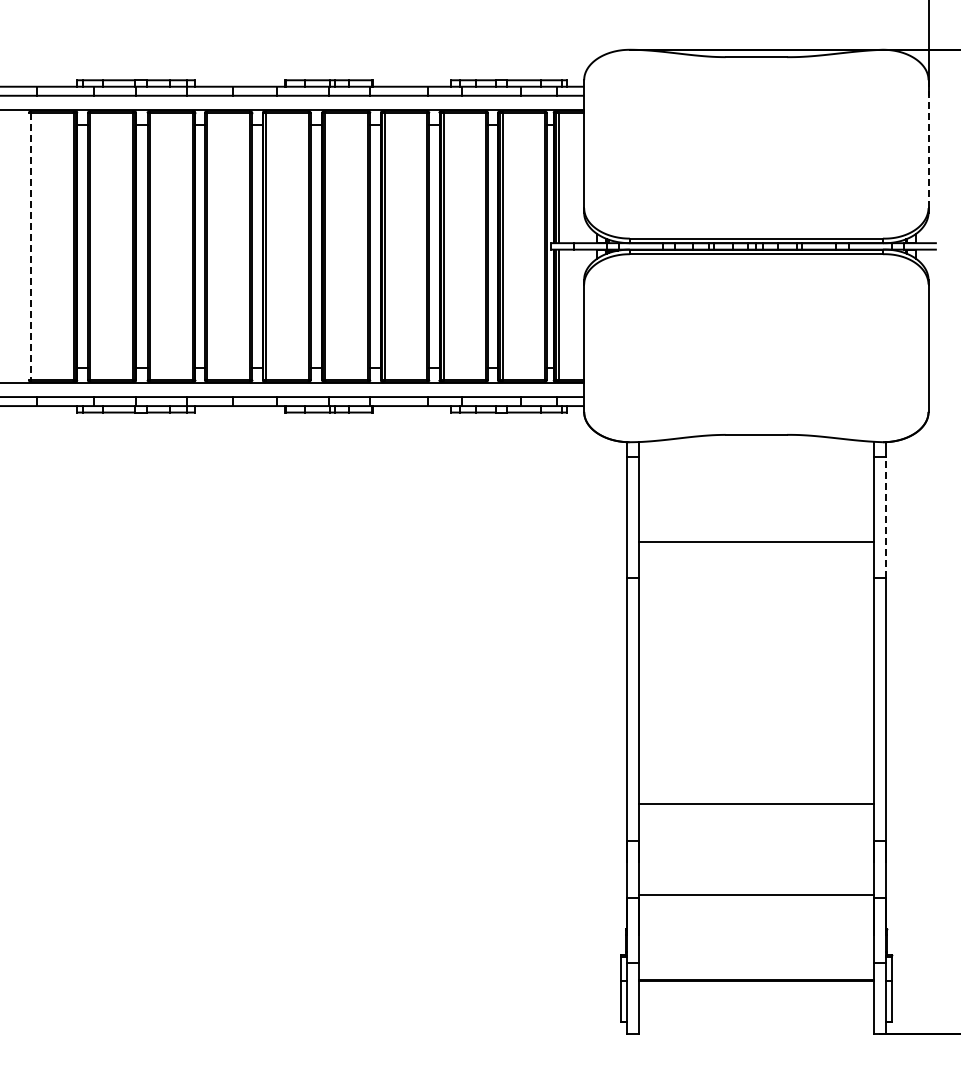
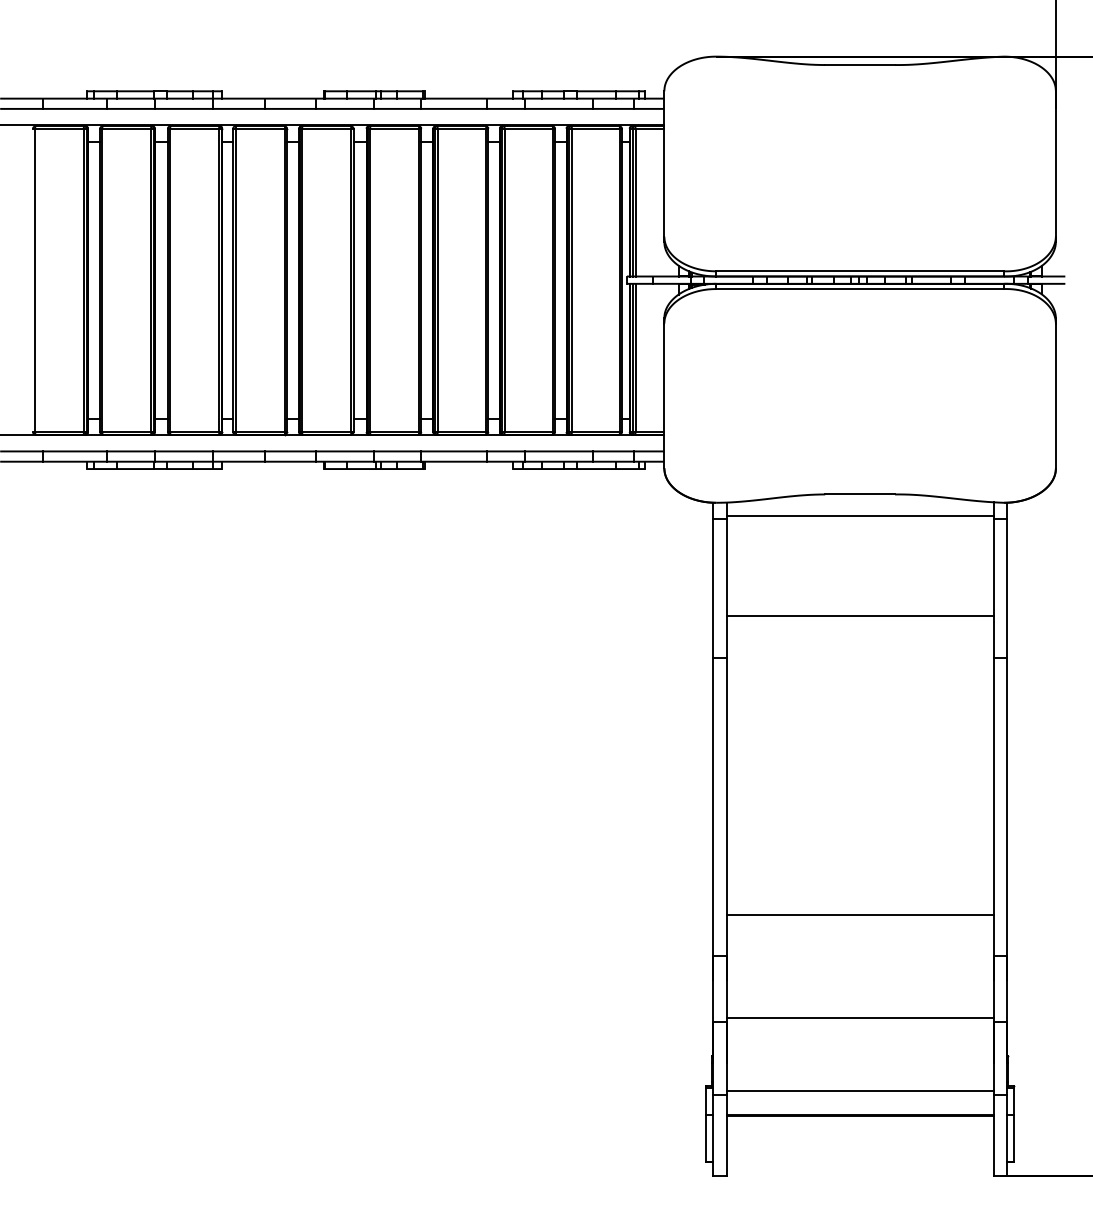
line: (928, 144) -> (1055, 164), dashed -> solid
line: (30, 247) -> (34, 281), dashed -> solid
line: (755, 453) -> (859, 515), added
line: (885, 517) -> (1006, 588), dashed -> solid
line: (755, 959) -> (859, 1090), added

